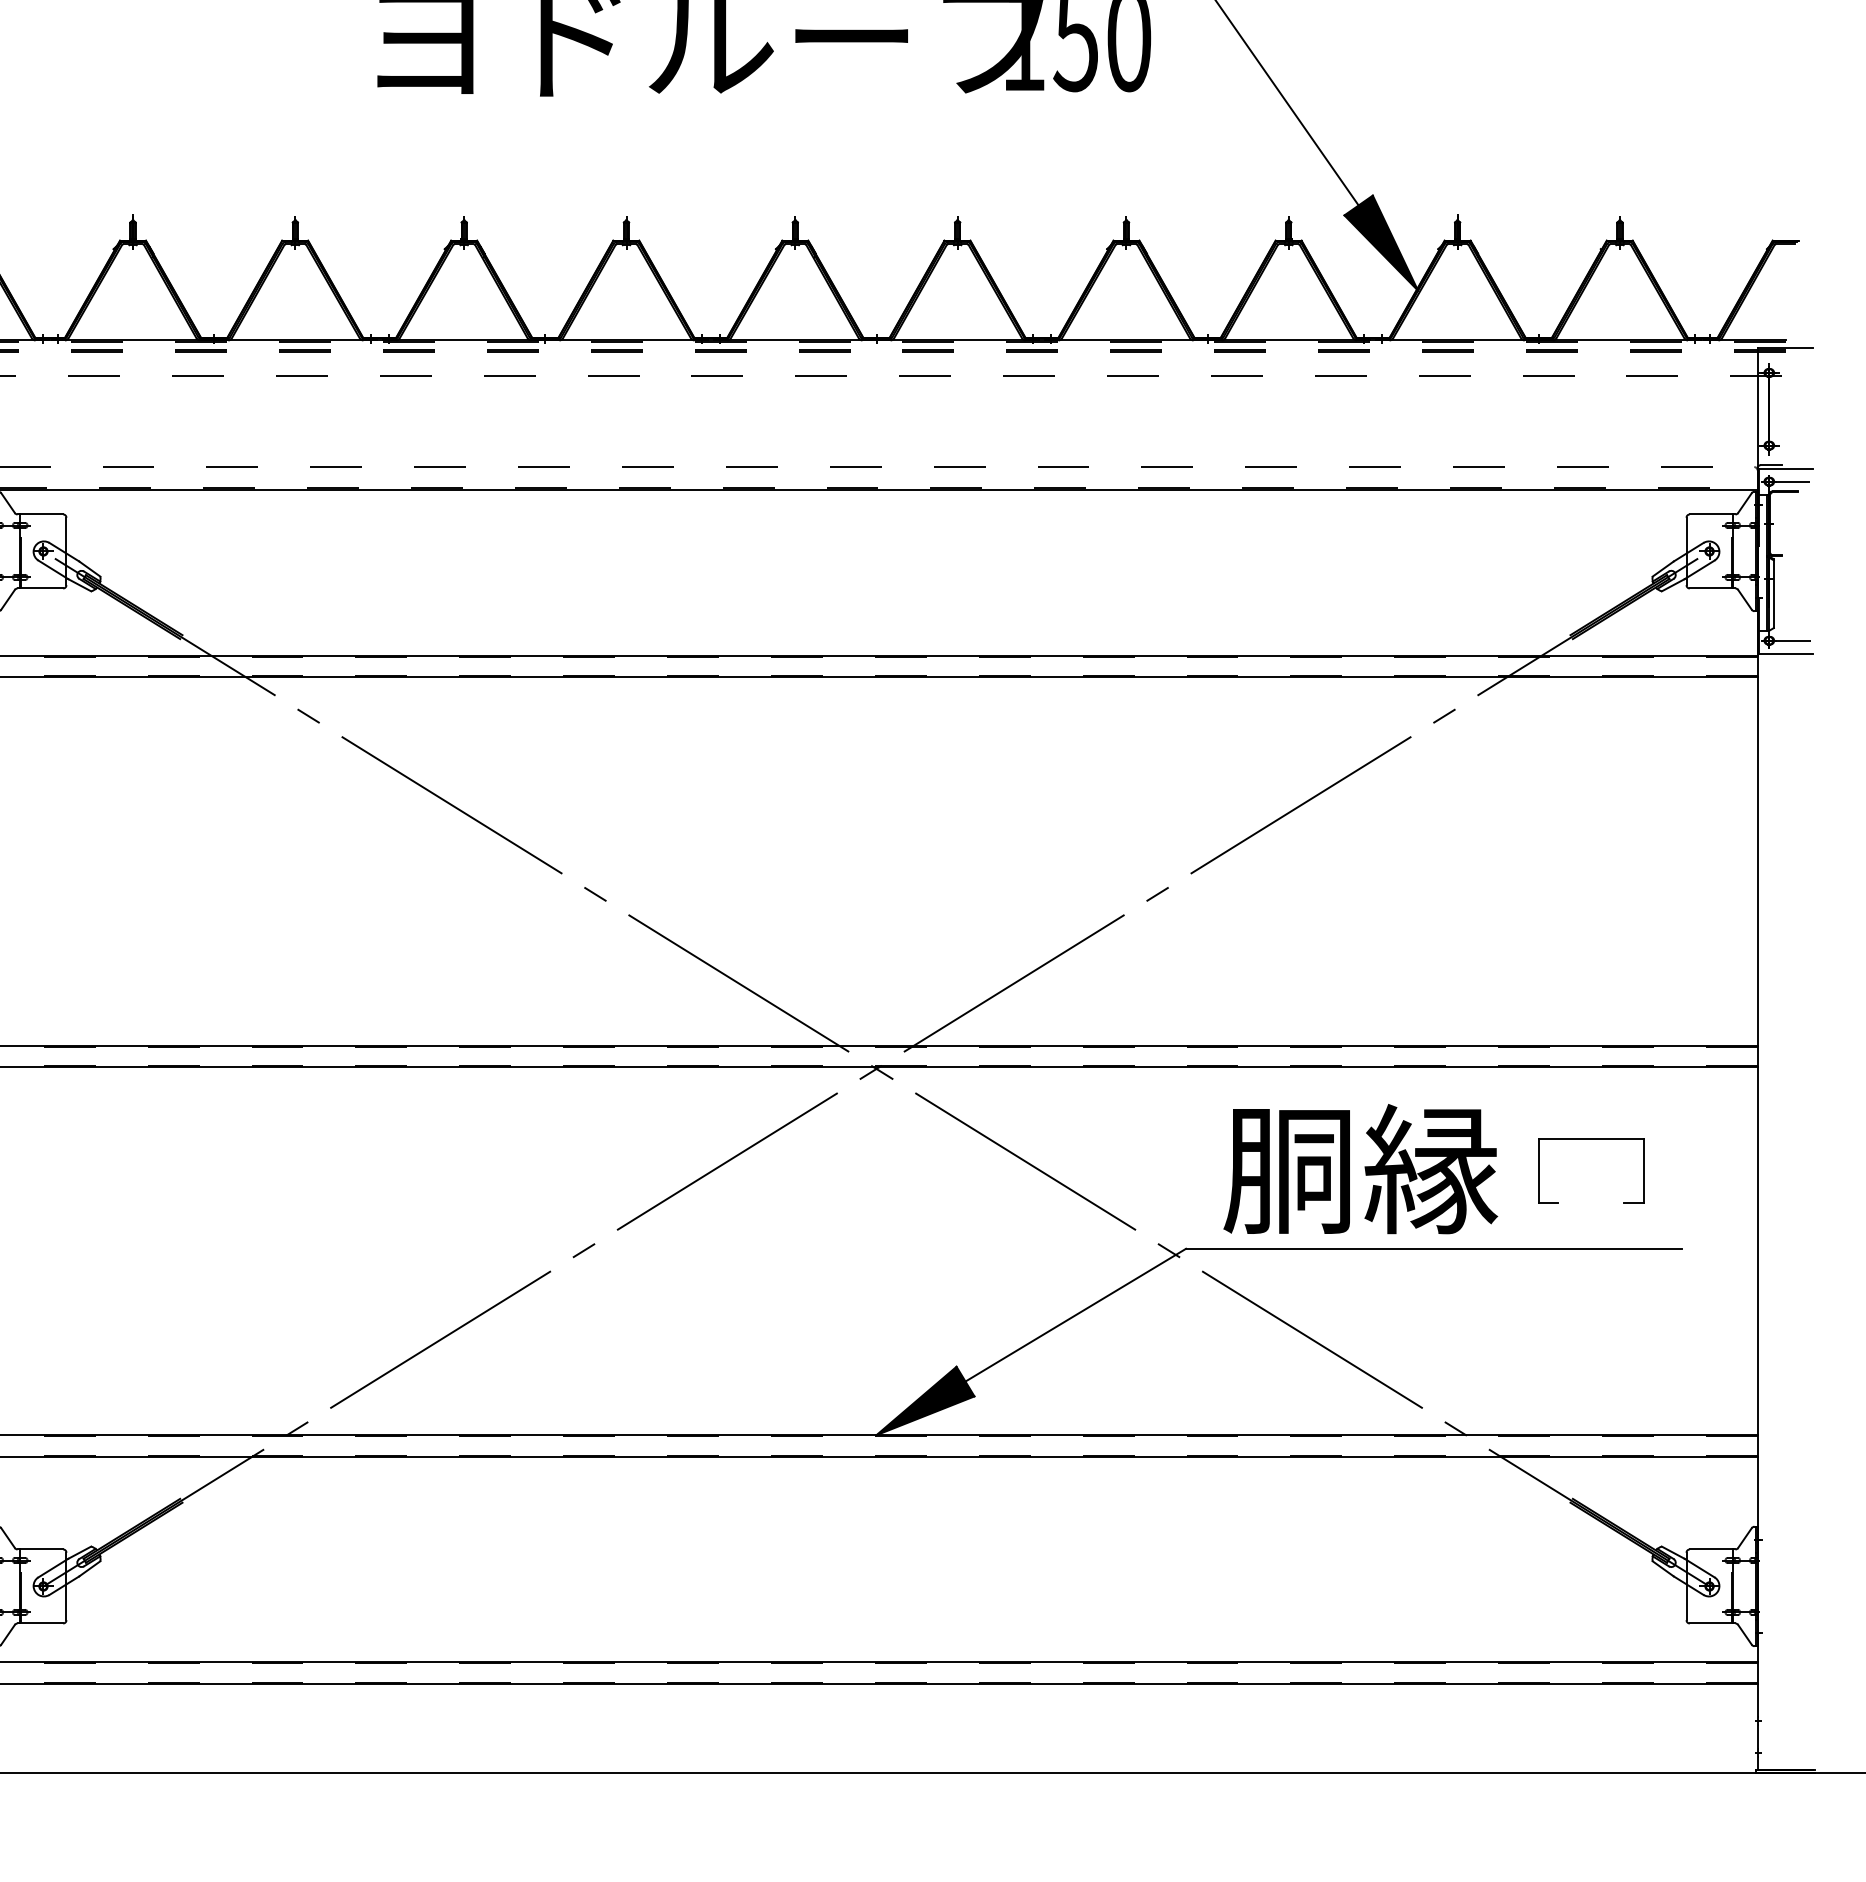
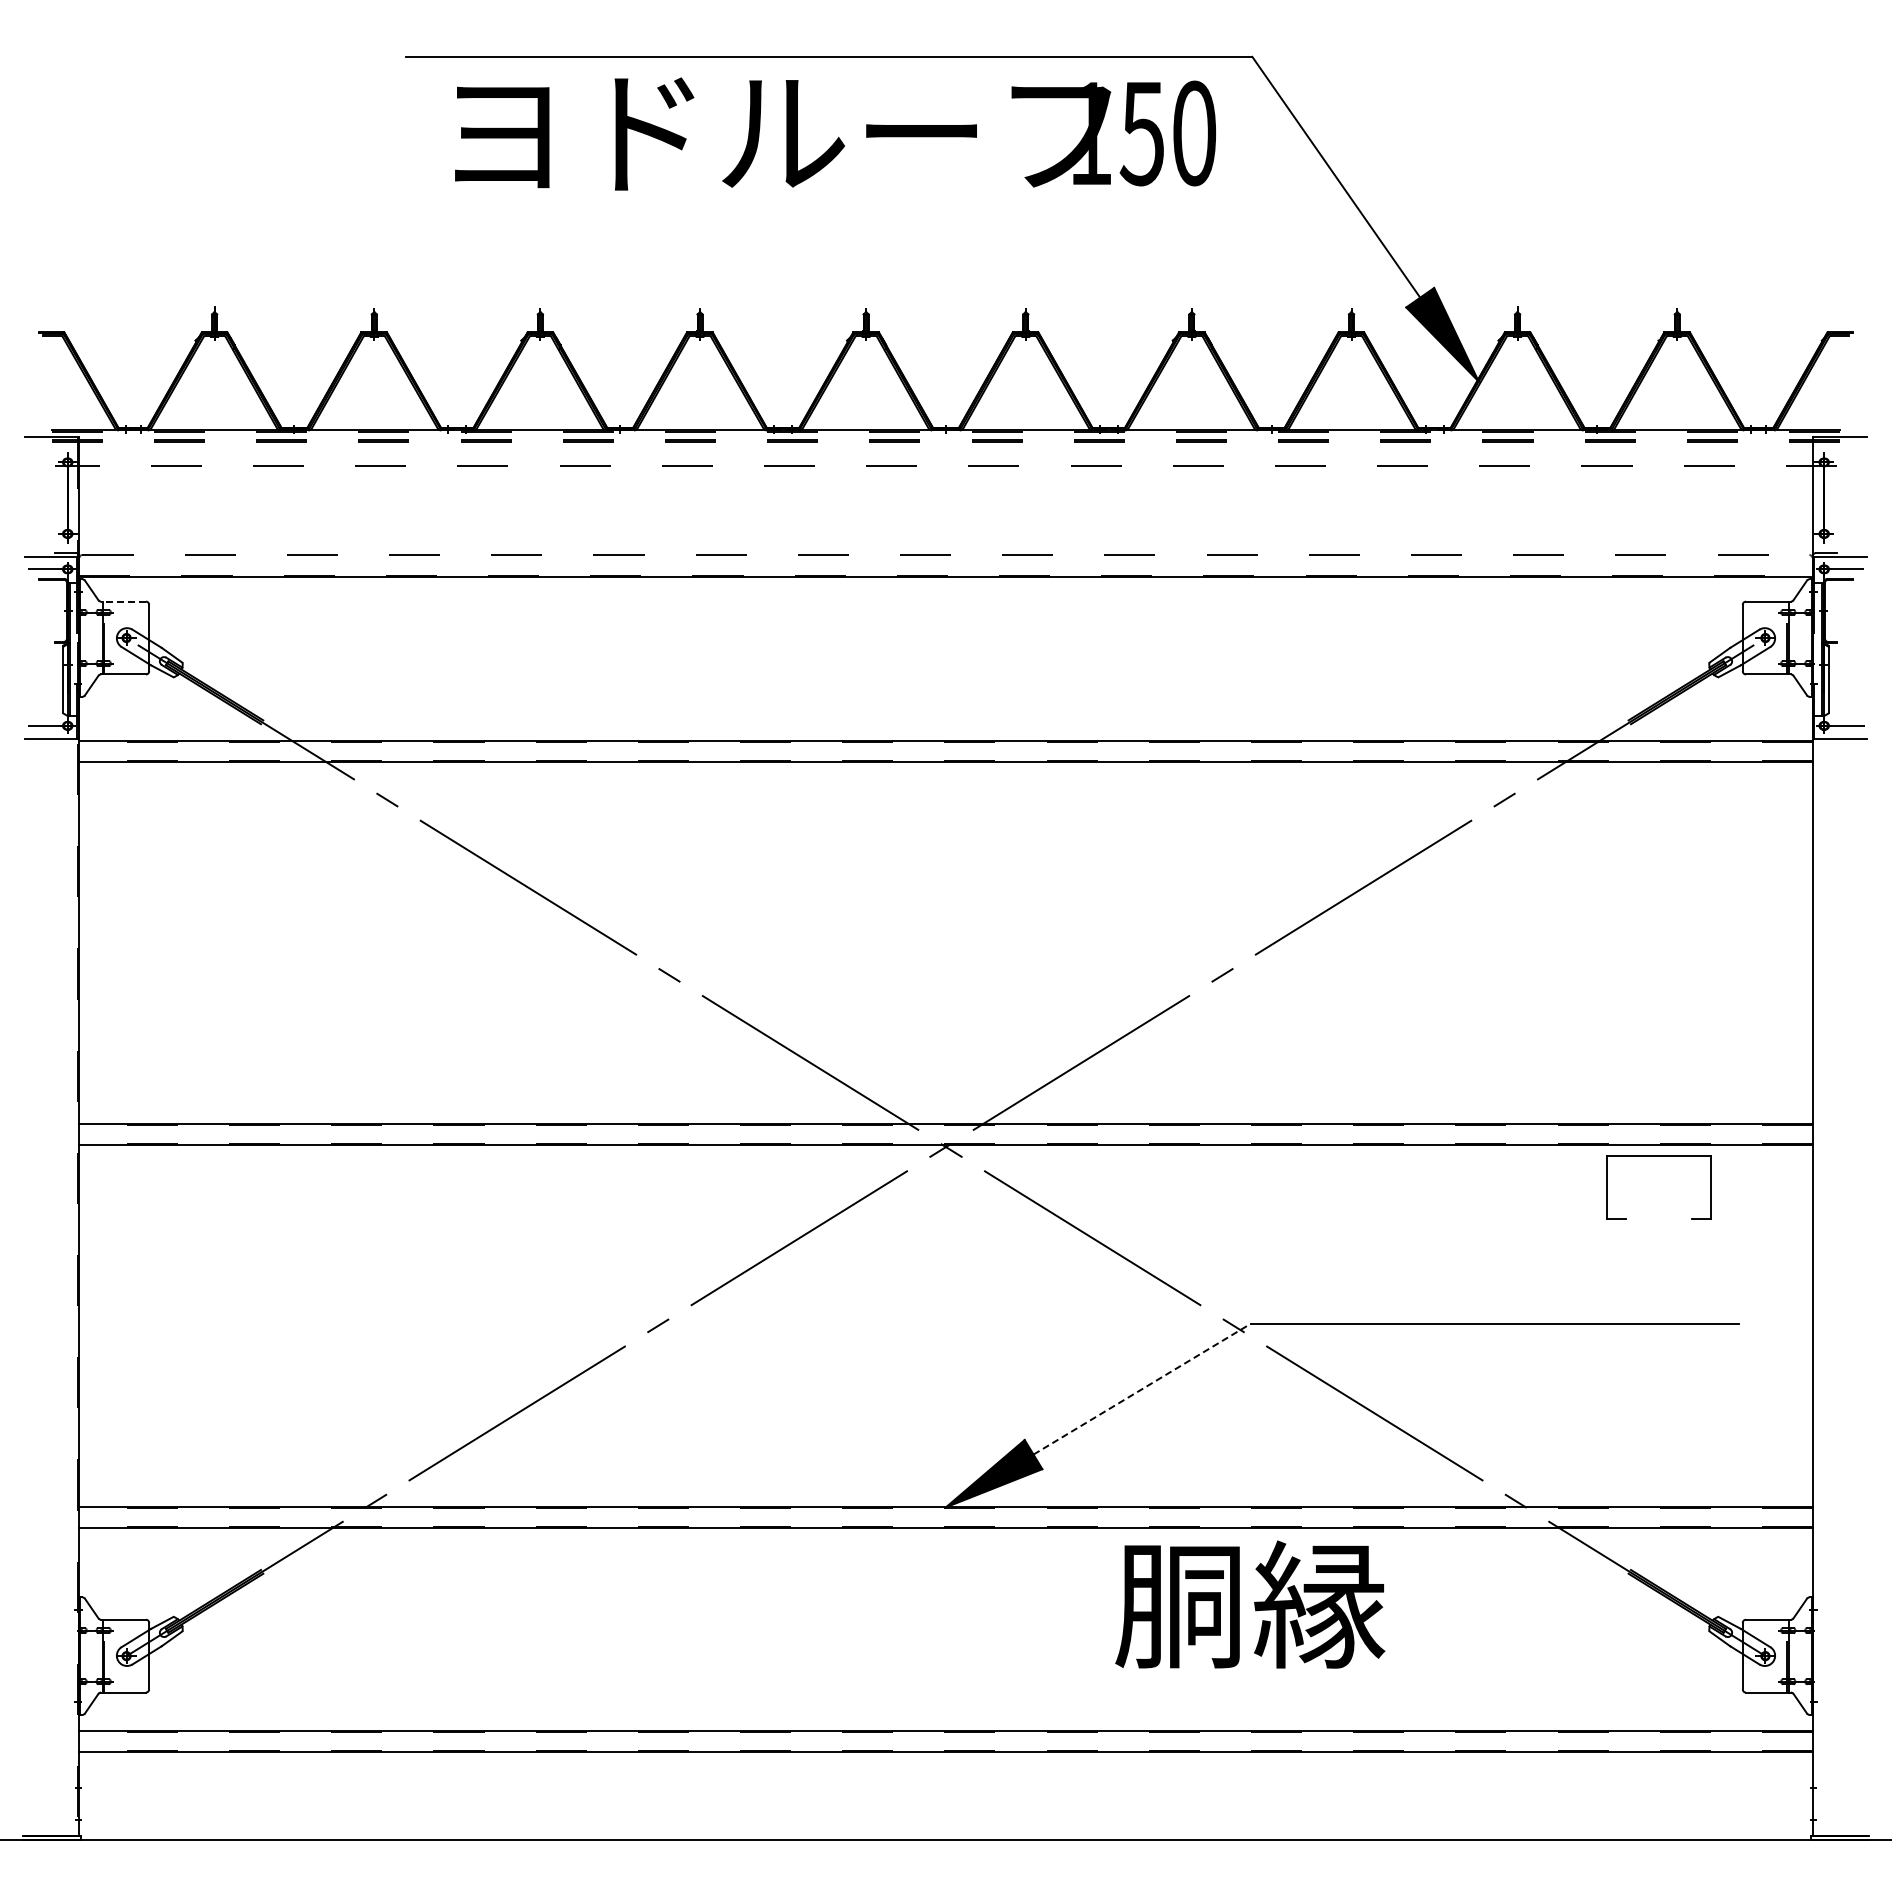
line: (40, 514) -> (123, 601), solid -> dashed
part: (1590, 1139) -> (1658, 1156), moved
text: (1360, 1169) -> (1250, 1604), moved
line: (1076, 1315) -> (1142, 1389), solid -> dashed

